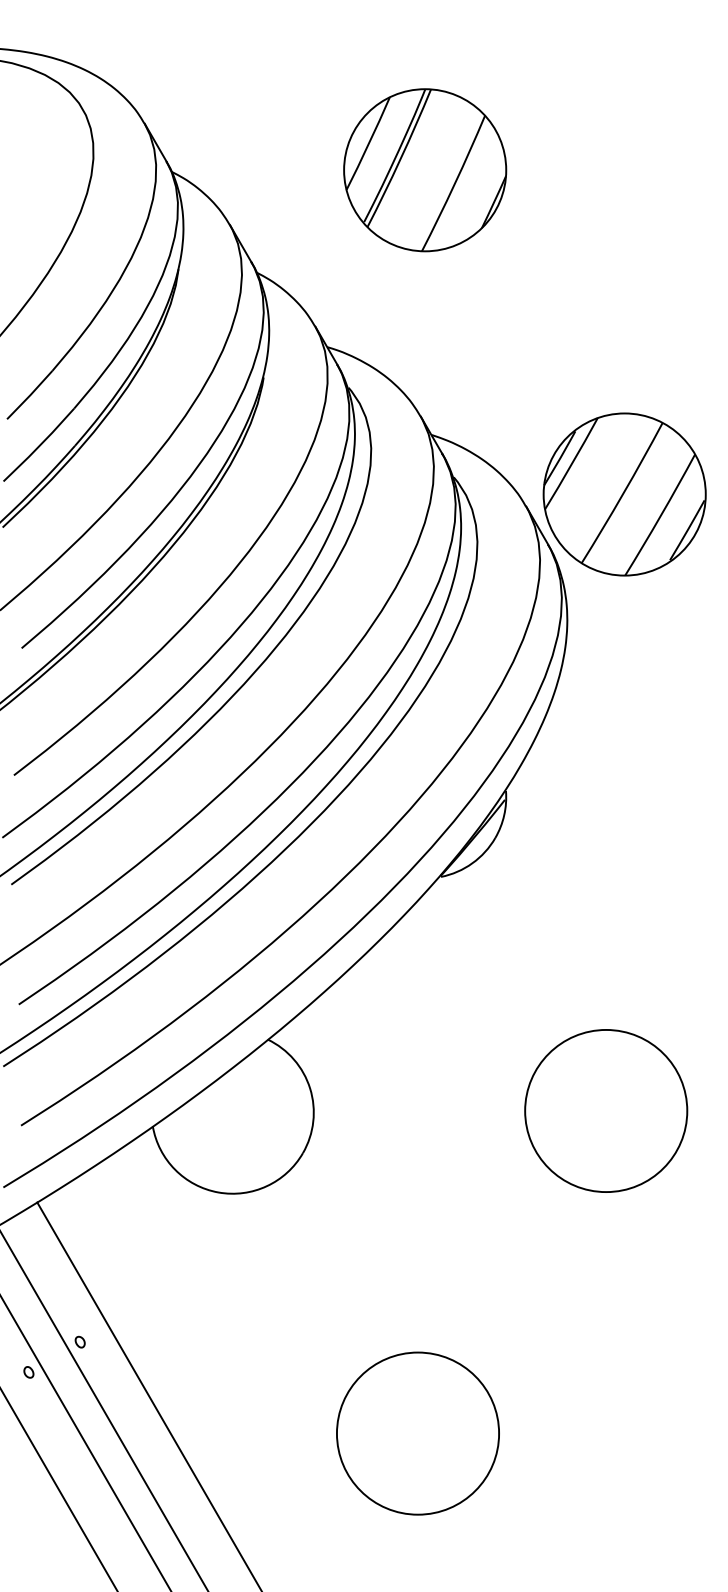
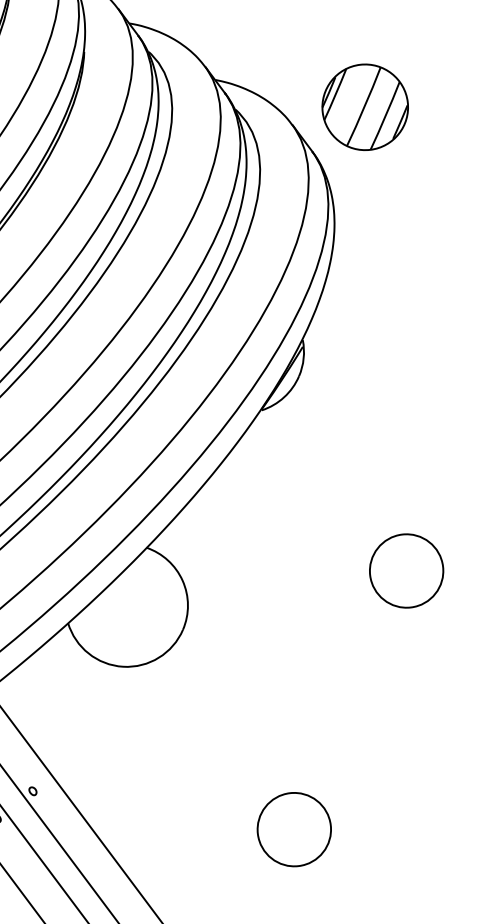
part: (624, 494) -> (365, 107), size x0.7
circle: (606, 1110) -> (406, 570), size x0.6
circle: (417, 1433) -> (293, 829), size x0.6

